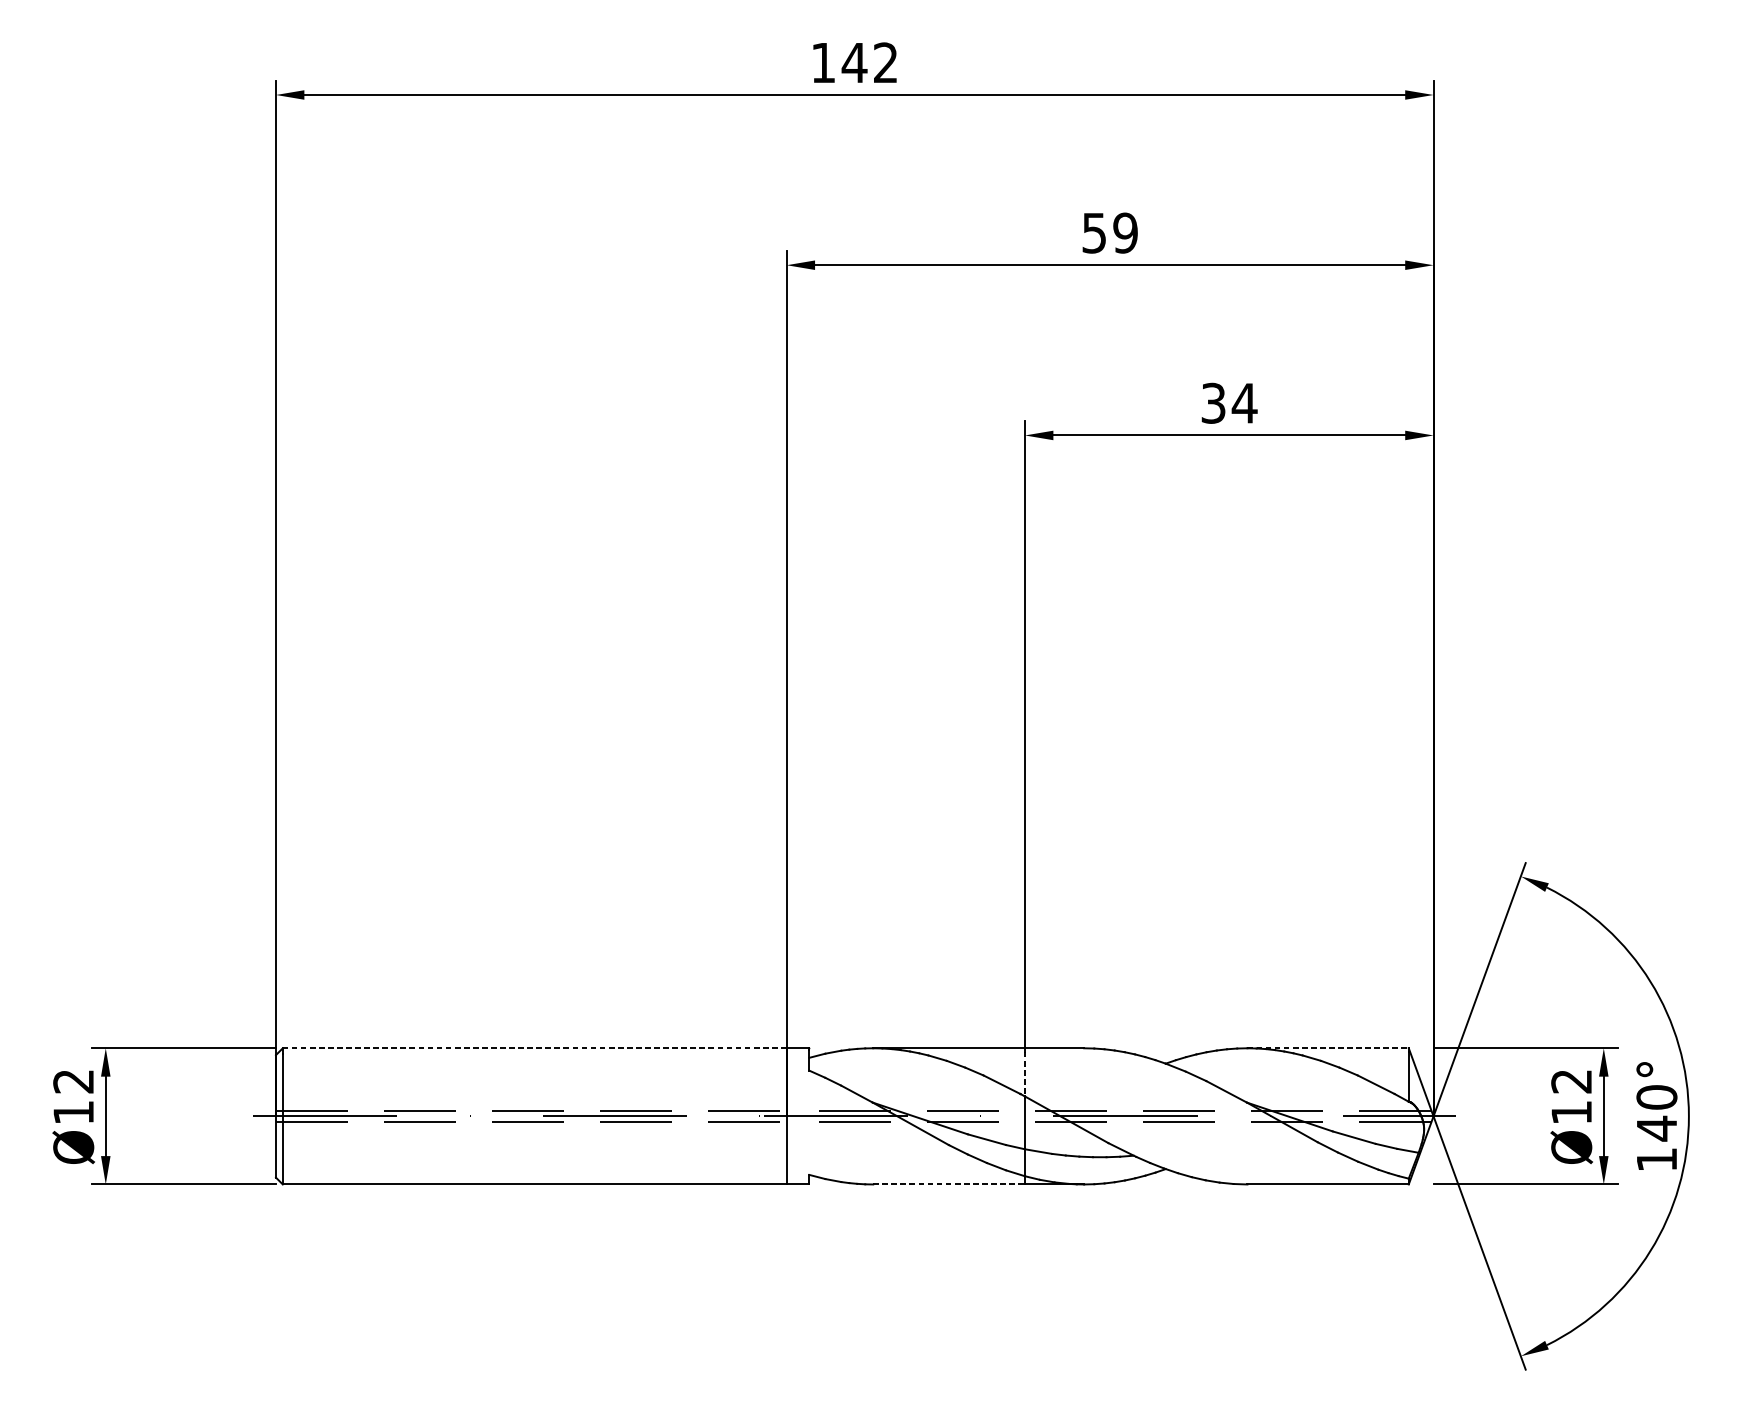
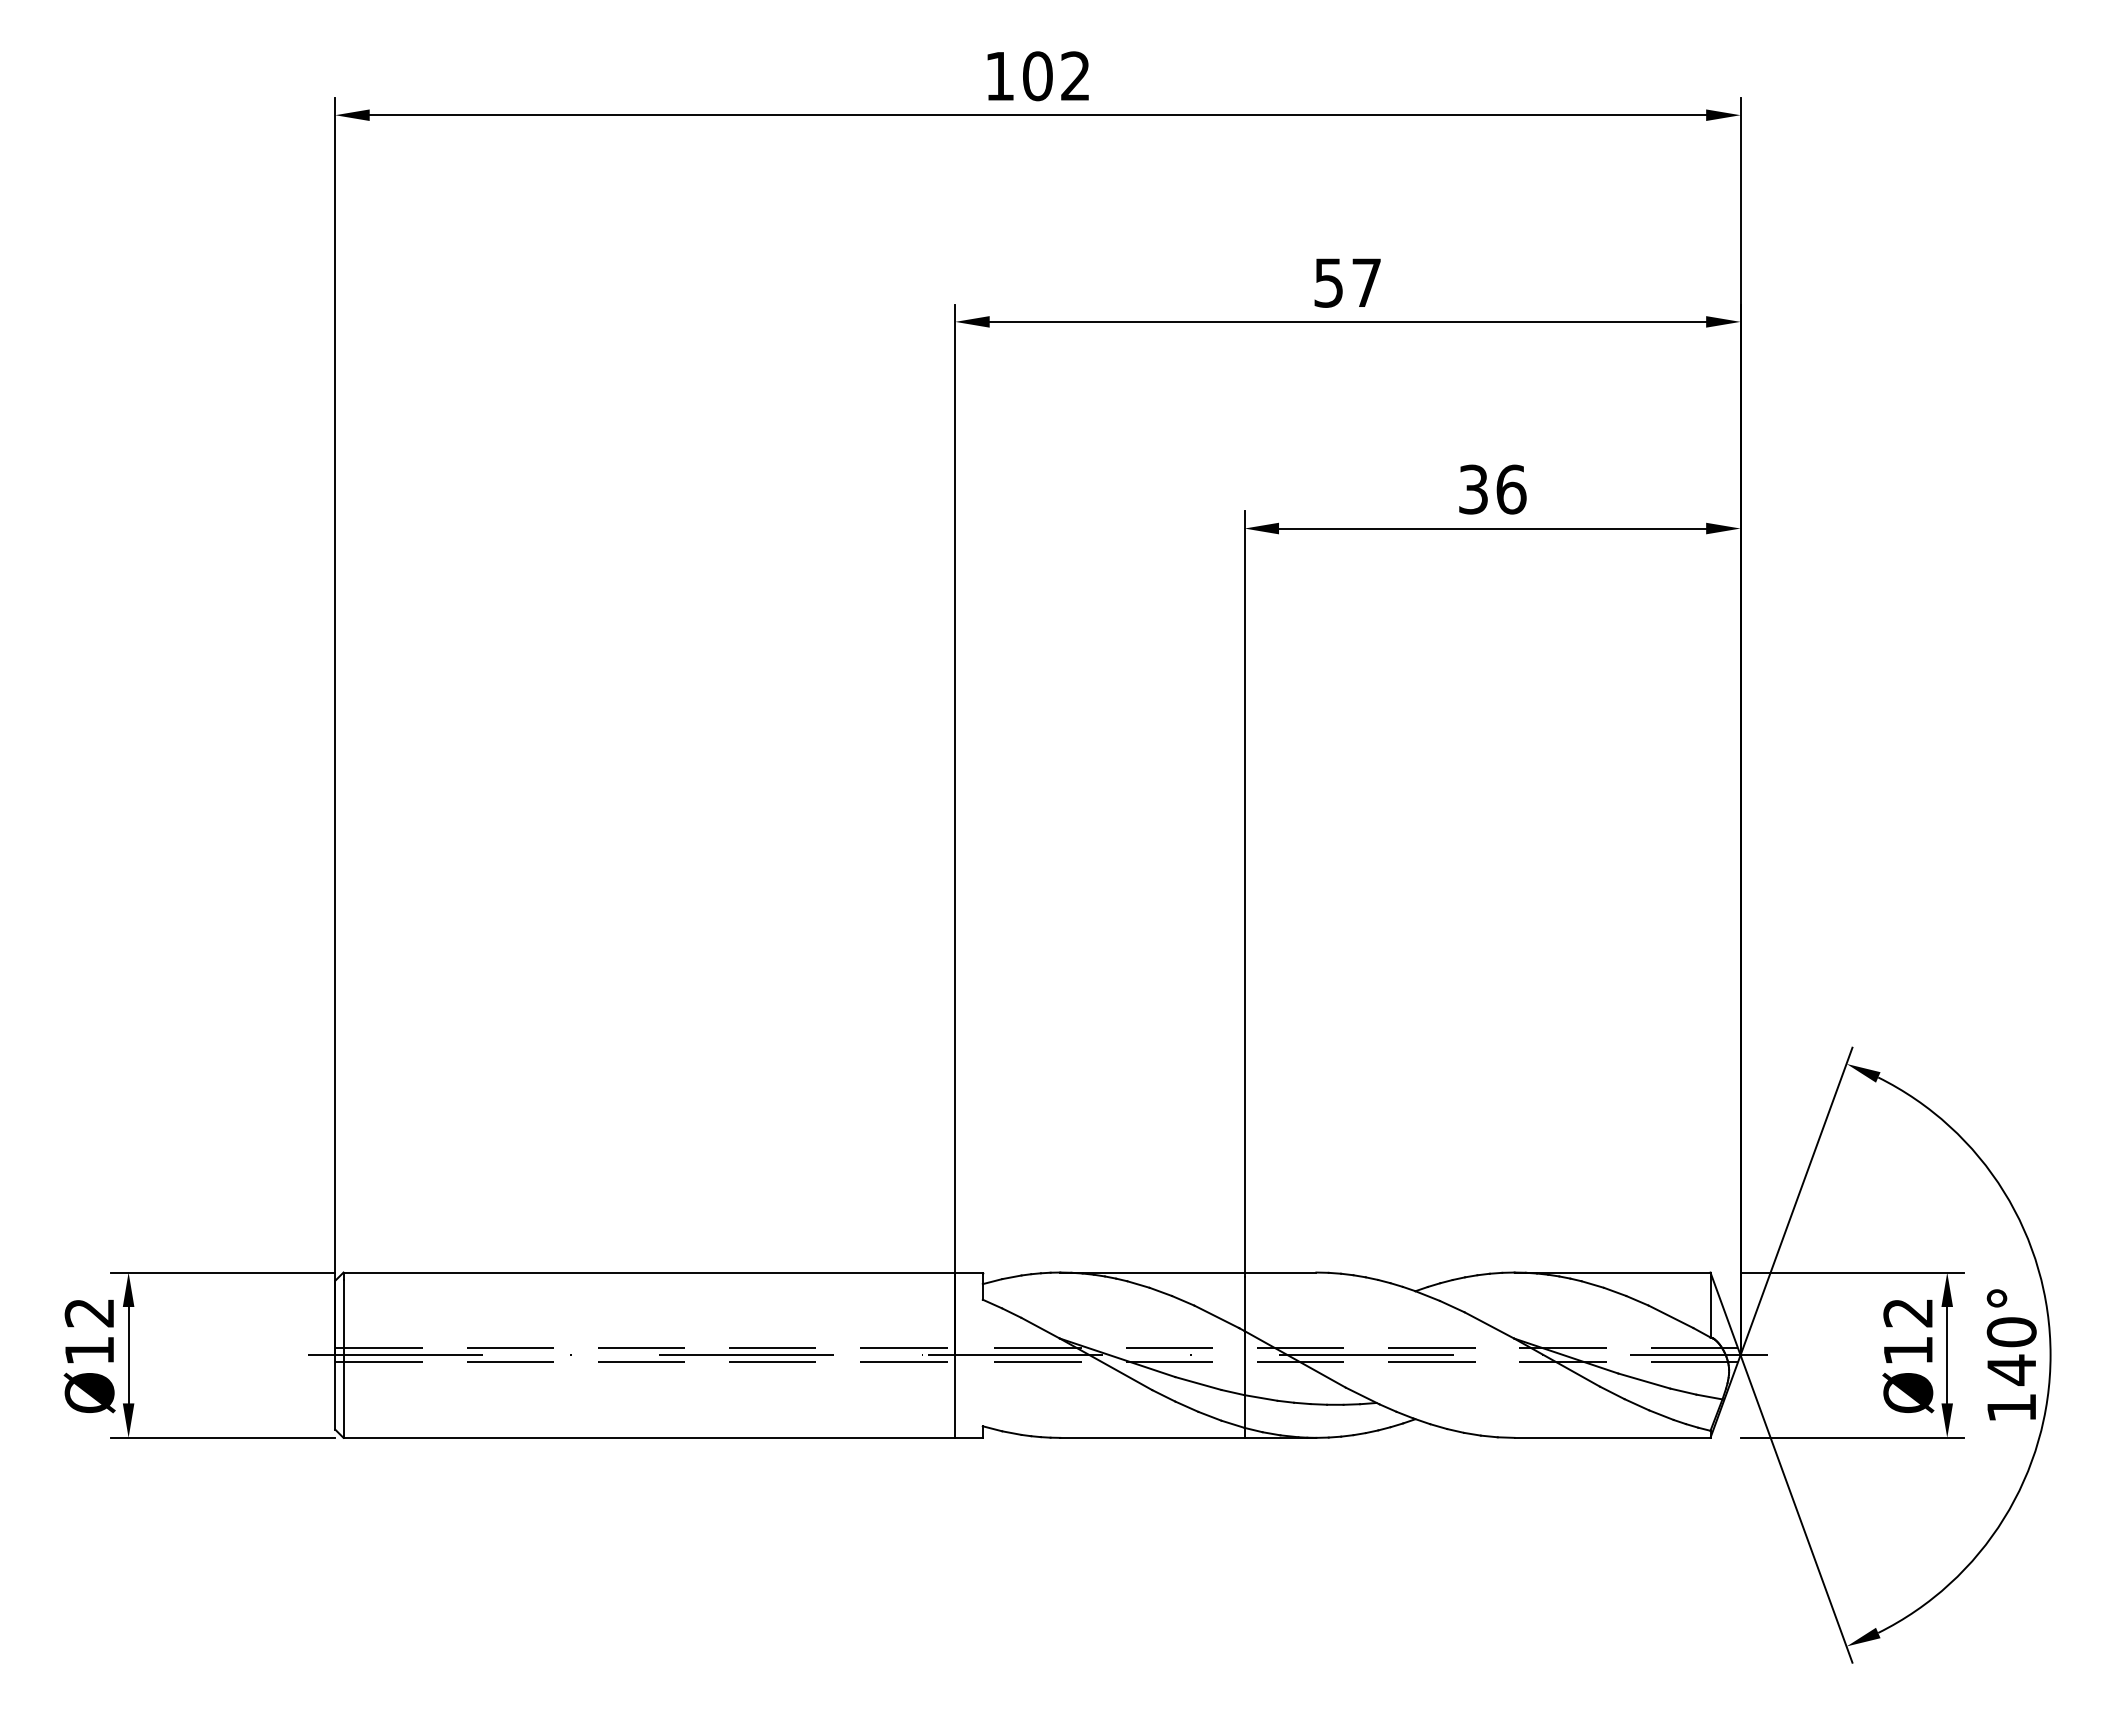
text: (854, 63) -> (1037, 76), 142 -> 102
text: (1125, 232) -> (1366, 282), 59 -> 57
text: (1244, 403) -> (1511, 489), 34 -> 36
line: (534, 1048) -> (649, 1272), dashed -> solid
line: (1328, 1048) -> (1612, 1272), dashed -> solid
line: (1024, 1074) -> (1244, 1304), dashed -> solid
line: (949, 1184) -> (1152, 1437), dashed -> solid

